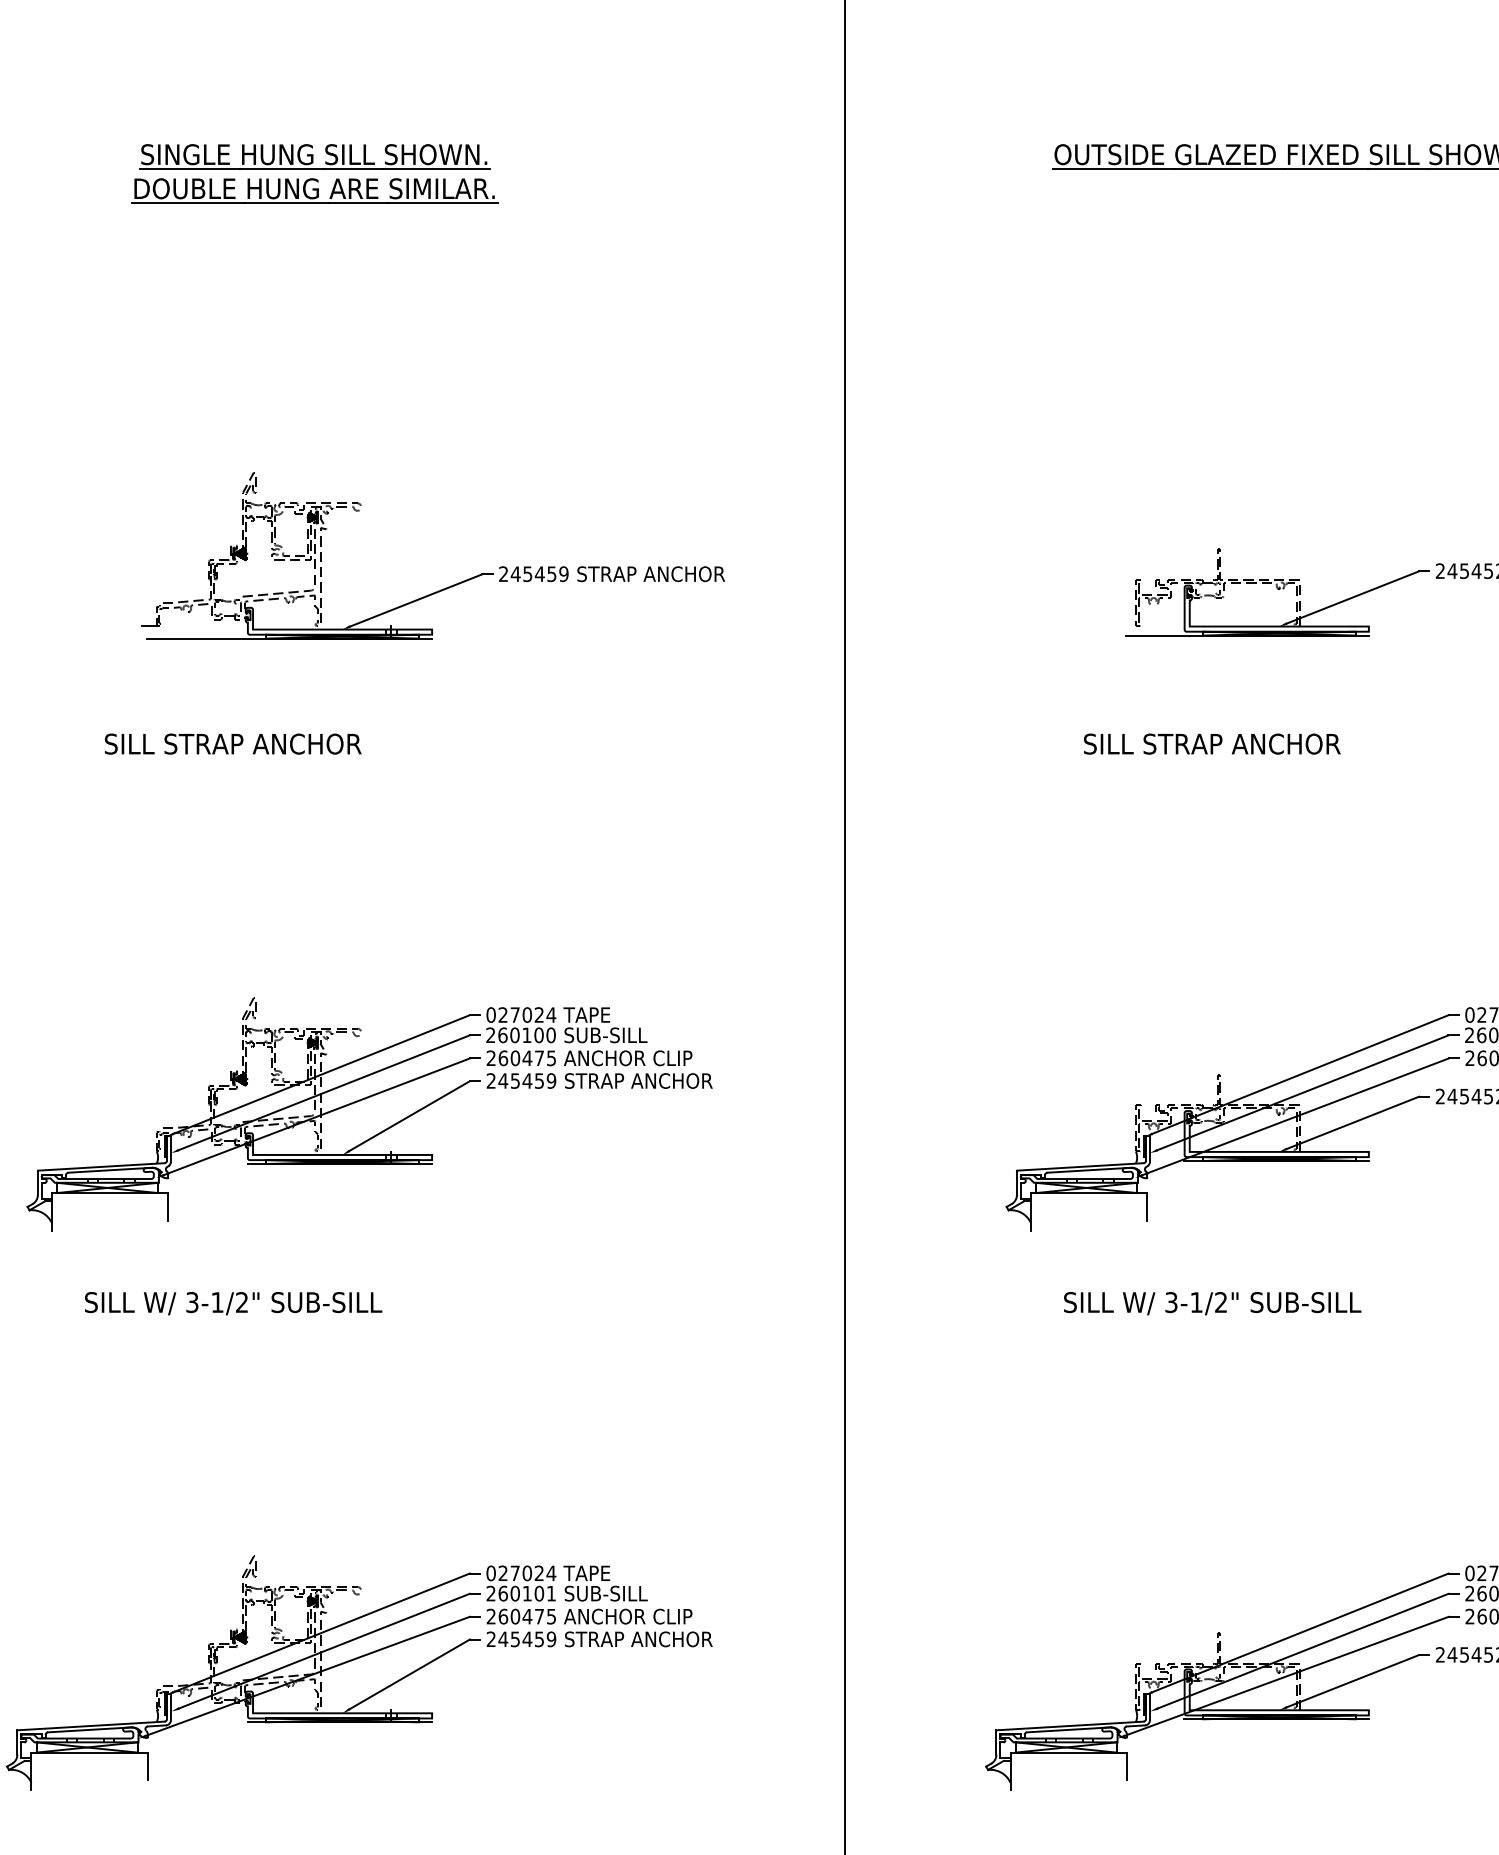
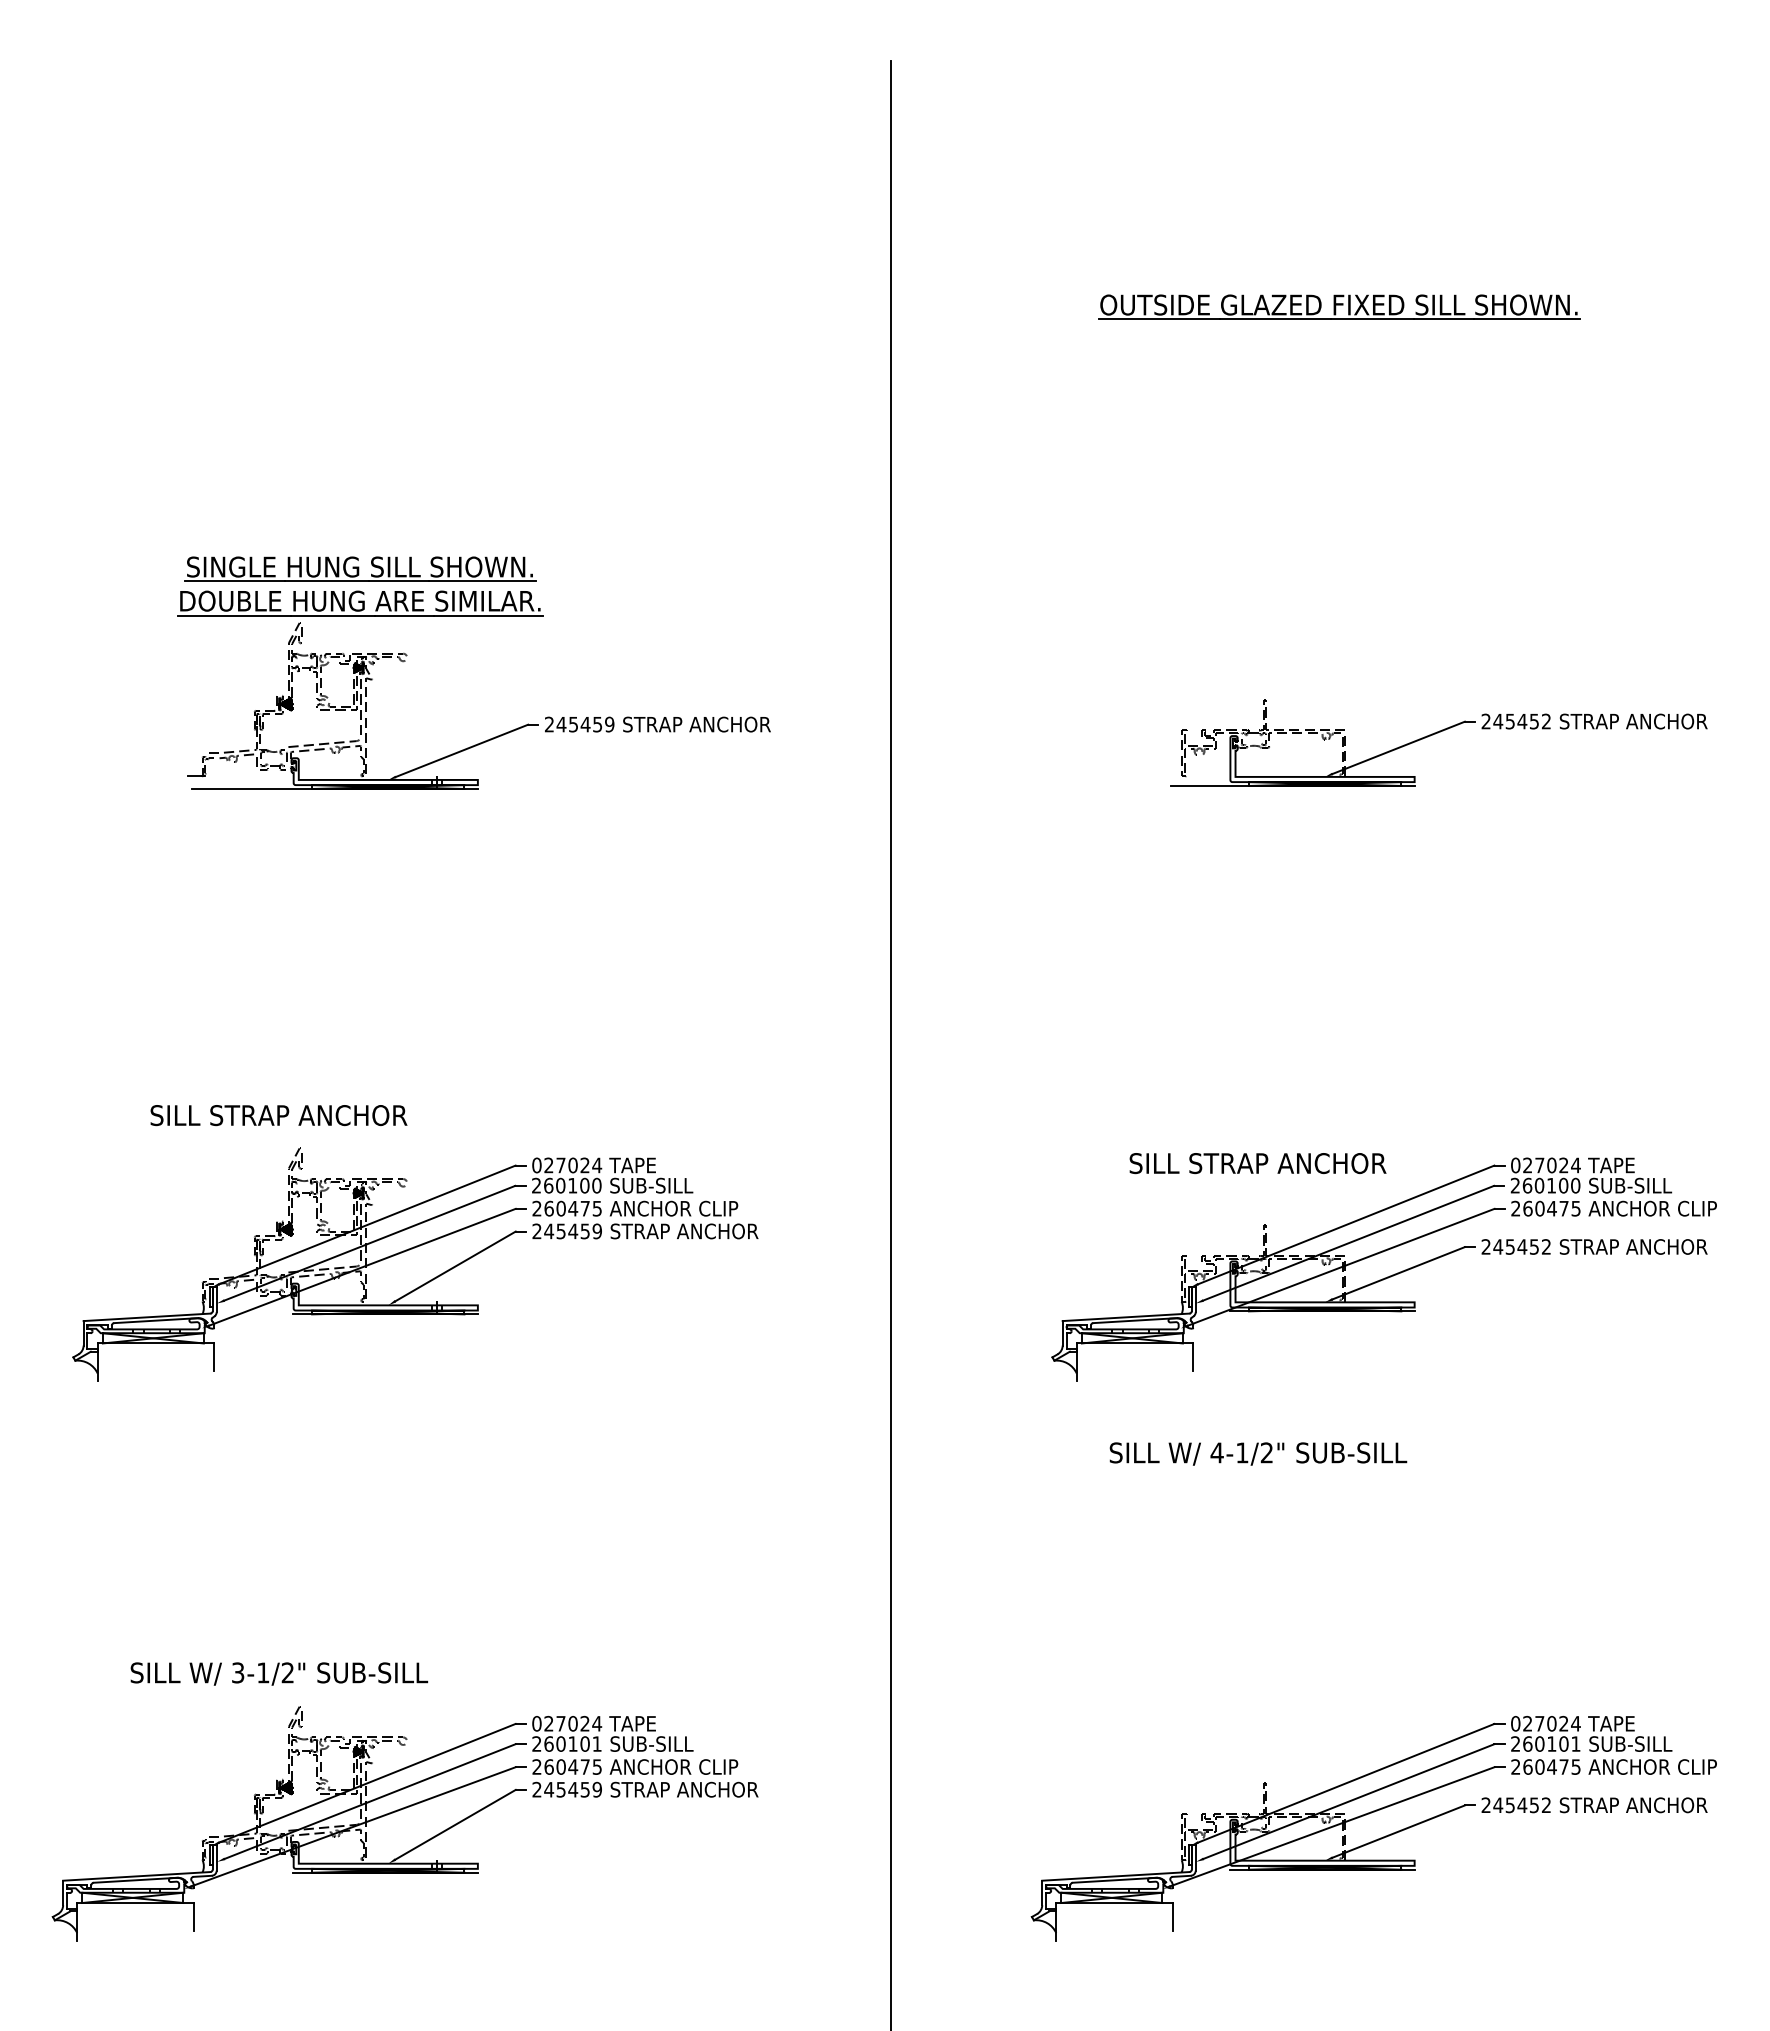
part: (314, 174) -> (360, 586), moved
text: (232, 744) -> (278, 1115), moved
text: (1211, 744) -> (1257, 1163), moved
text: (1170, 1302) -> (1216, 1452), 3-1/2" -> 4-1/2"
text: (233, 1303) -> (279, 1673), moved

